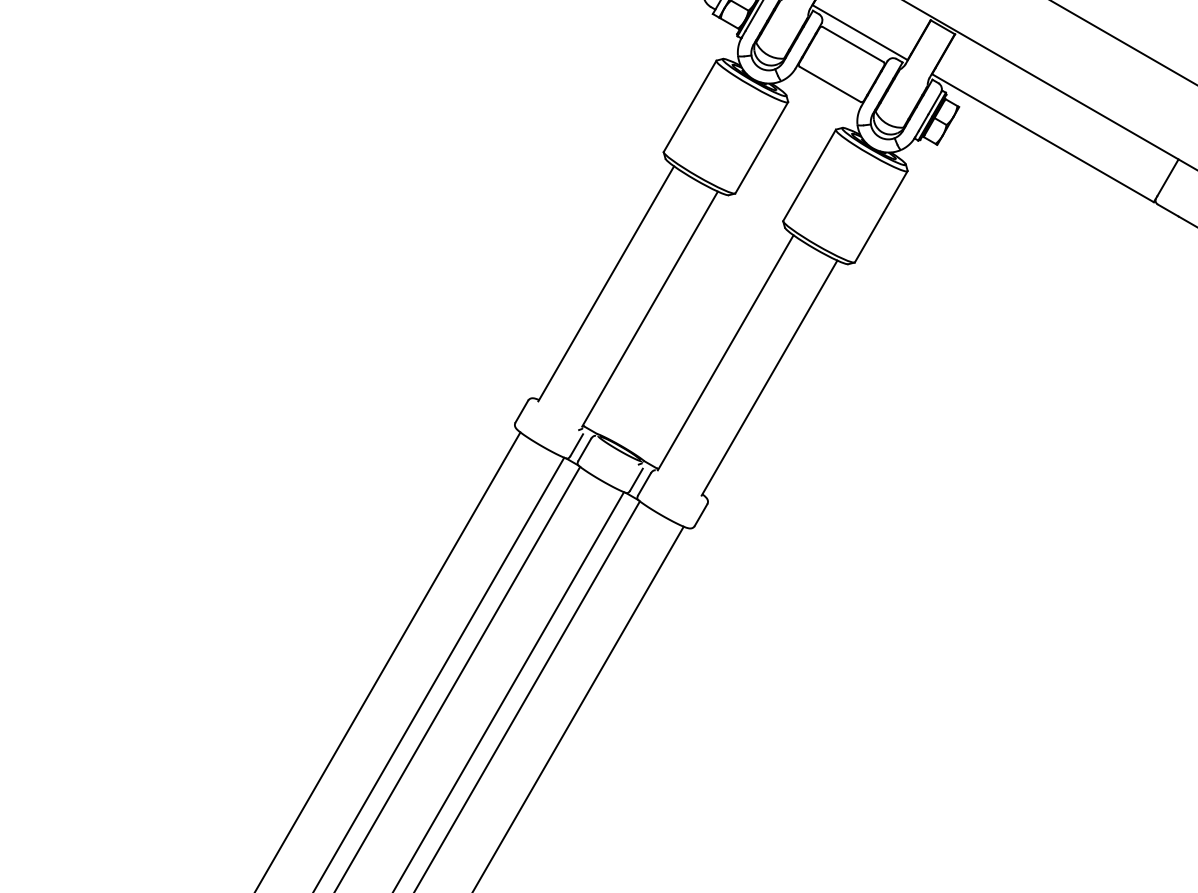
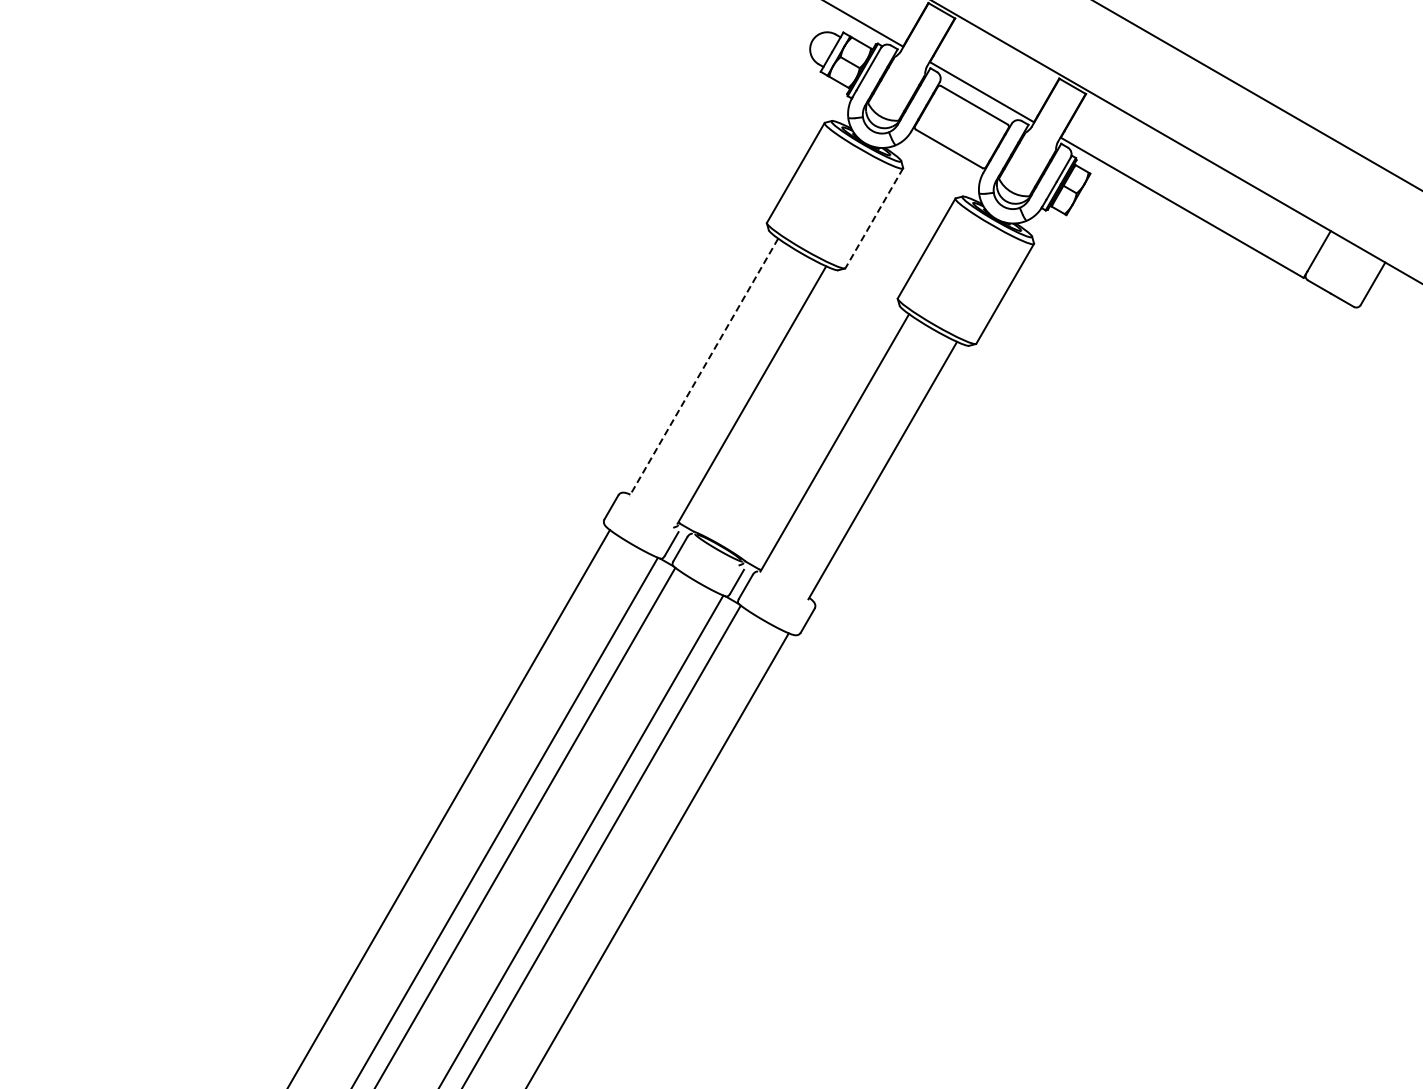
line: (761, 147) -> (874, 218), solid -> dashed
line: (605, 283) -> (703, 367), solid -> dashed

